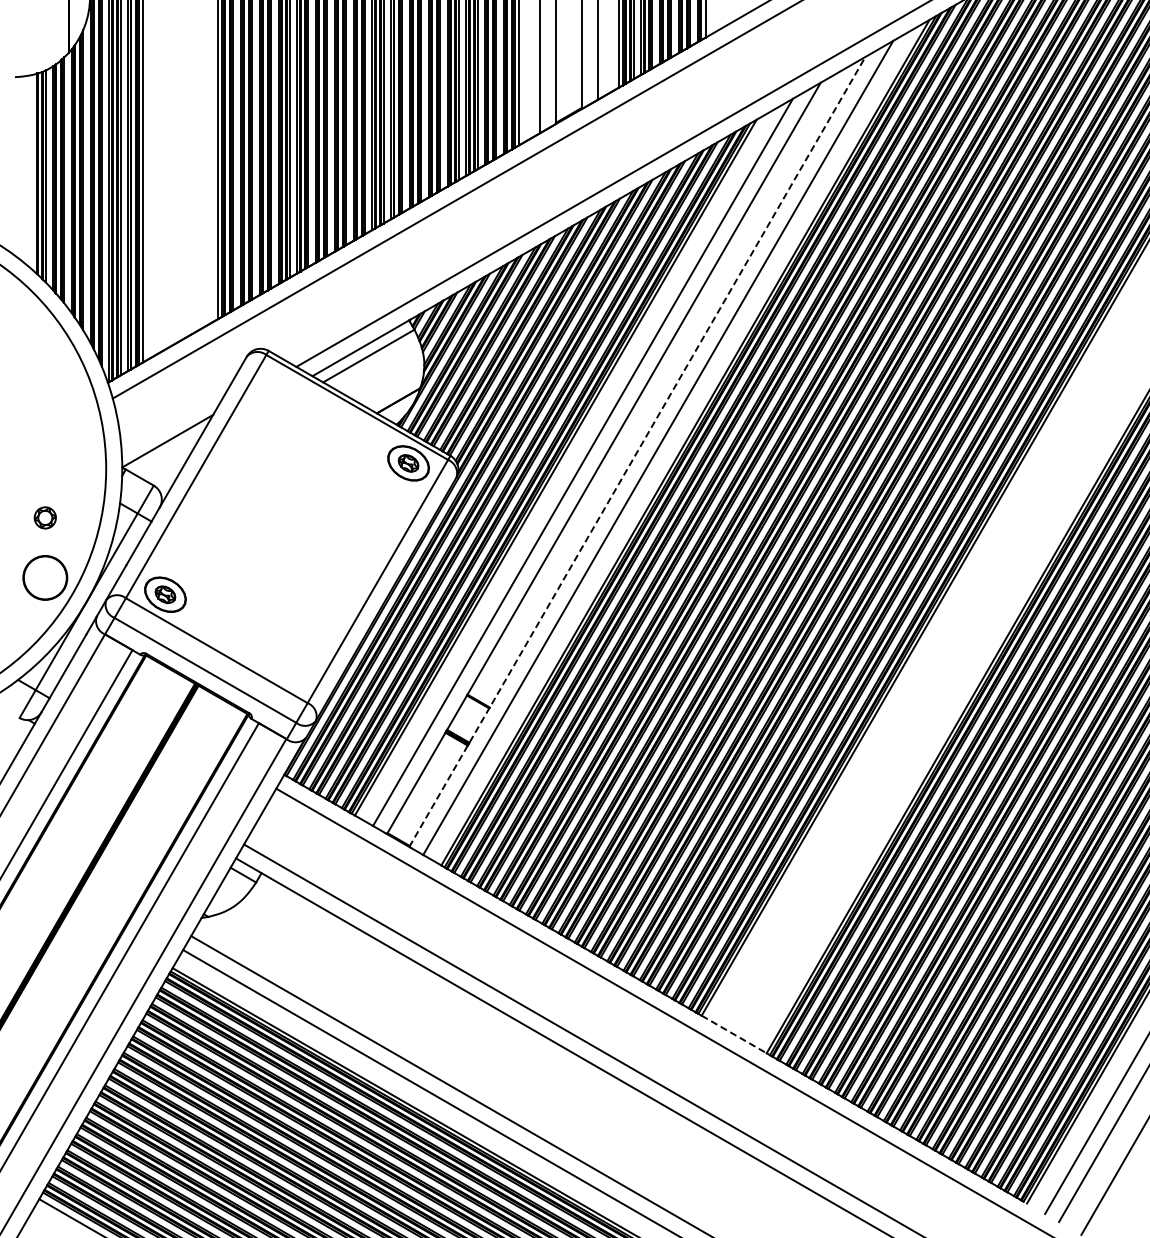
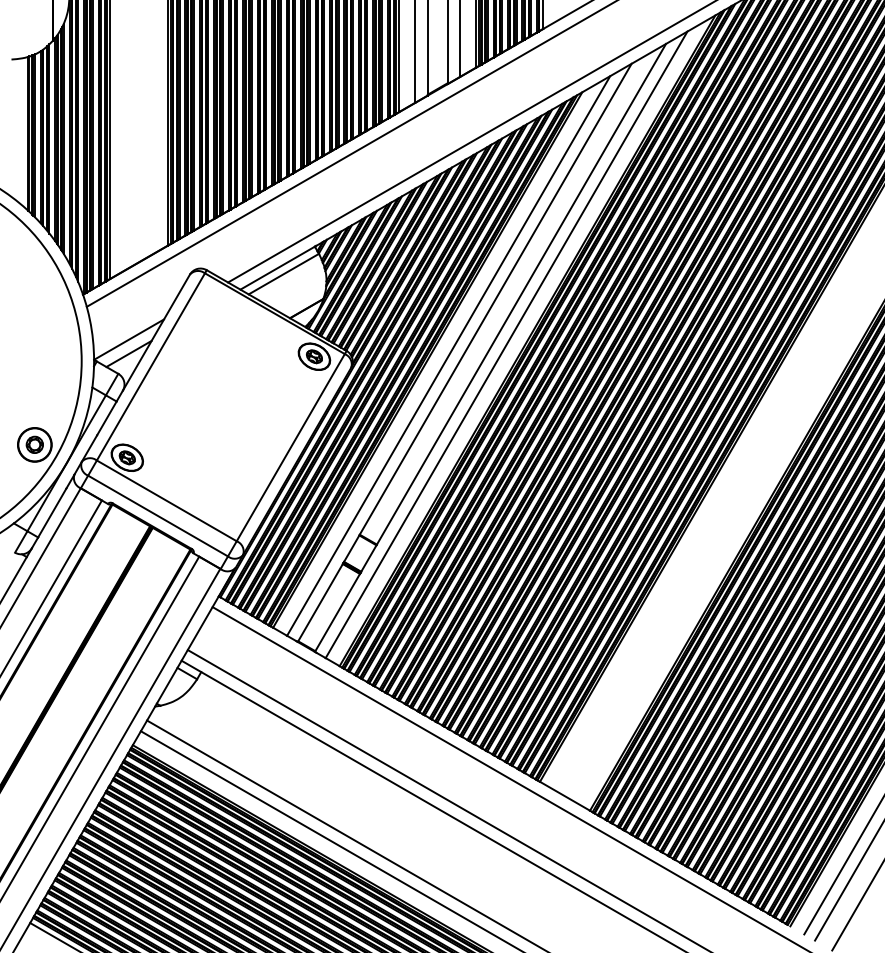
line: (637, 451) -> (490, 347), dashed -> solid
line: (167, 459) -> (128, 353), added
part: (44, 517) -> (34, 444), moved
line: (734, 1034) -> (565, 796), dashed -> solid

